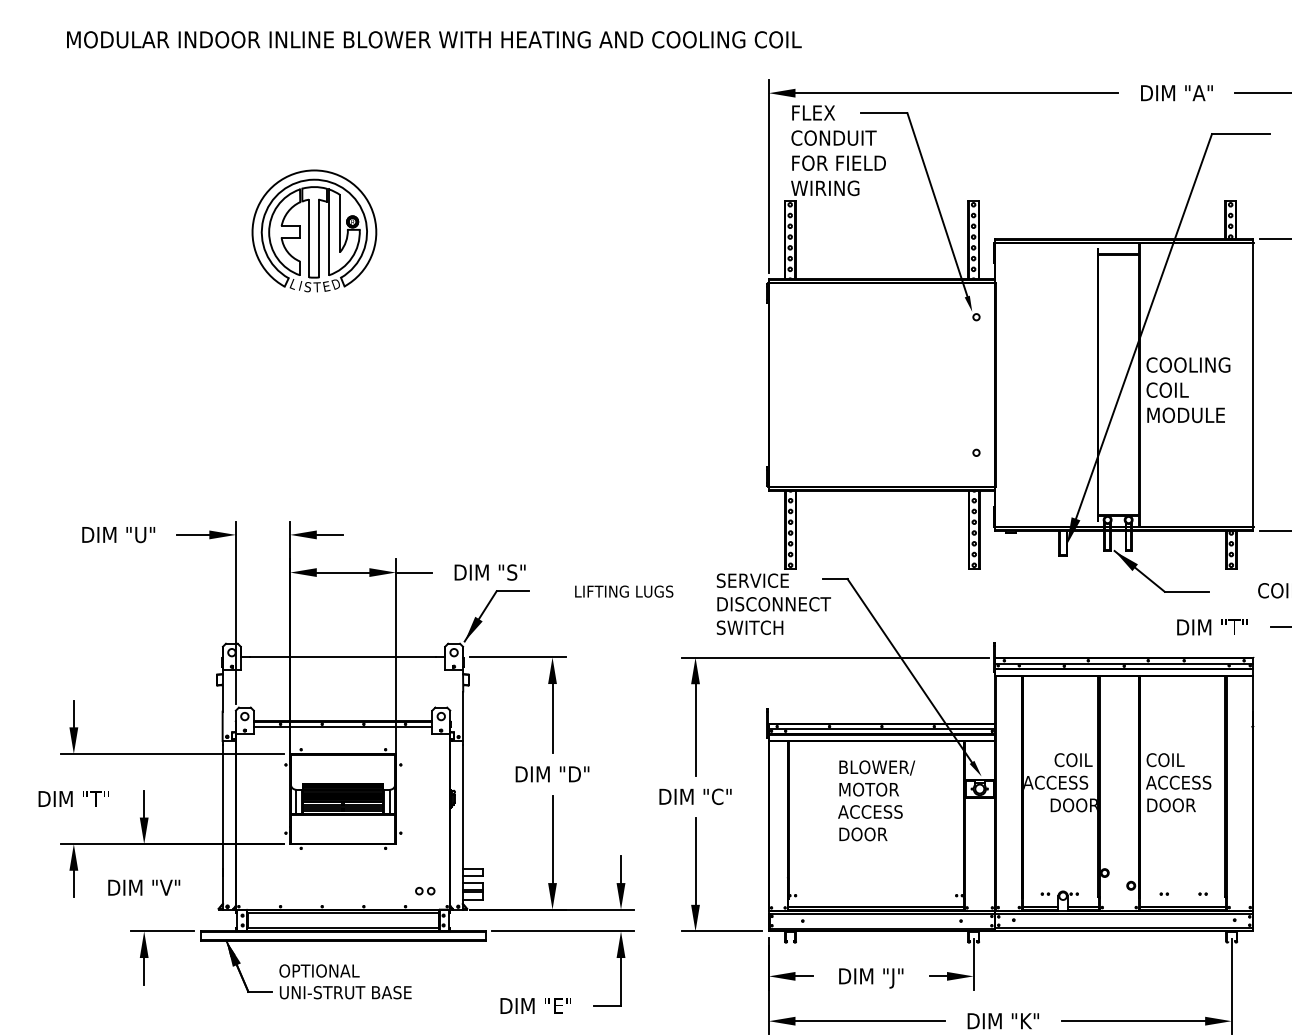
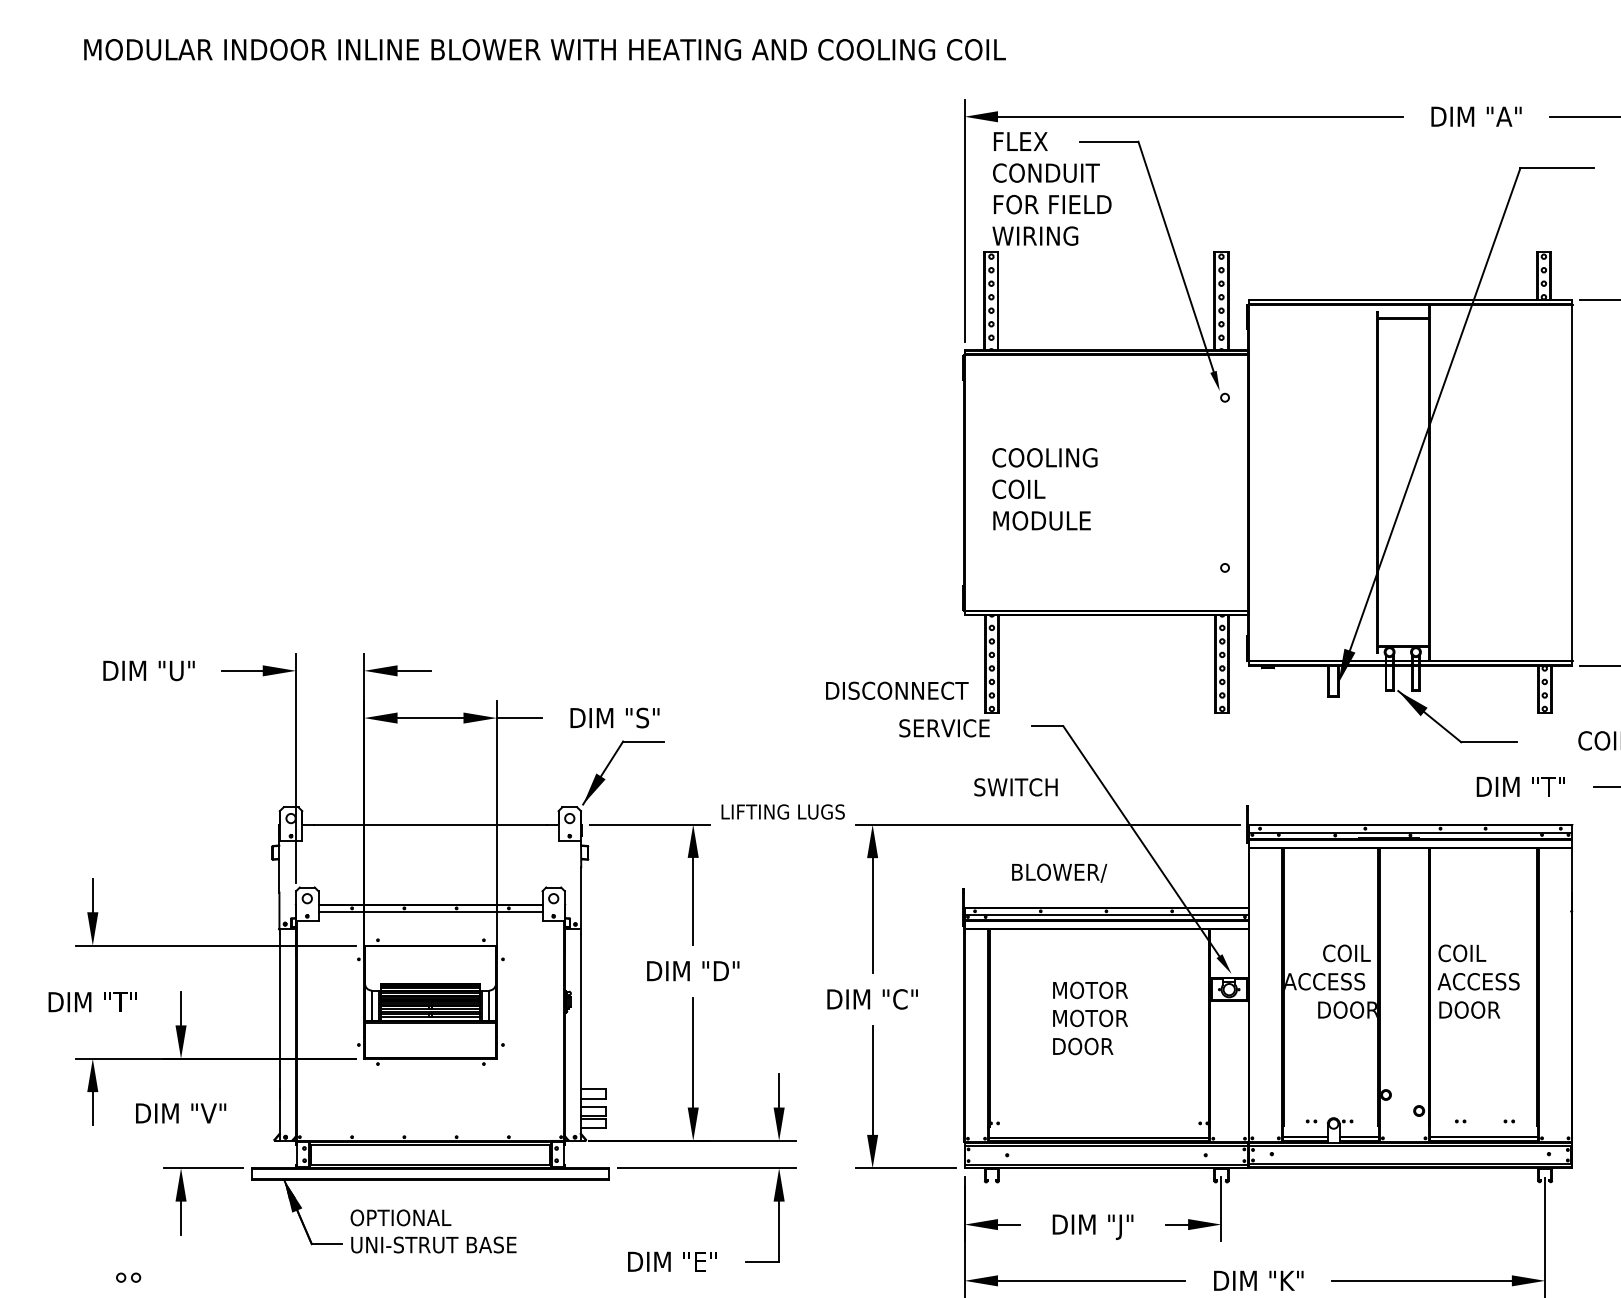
part: (314, 230) -> (394, 289), removed
text: (1188, 390) -> (1044, 489), moved
text: (623, 591) -> (782, 811), moved
text: (774, 603) -> (897, 690), moved
text: (749, 627) -> (1015, 787), moved
text: (877, 767) -> (1059, 872), moved
text: (870, 812) -> (1091, 1018), ACCESS -> MOTOR
part: (425, 890) -> (128, 1277), moved

